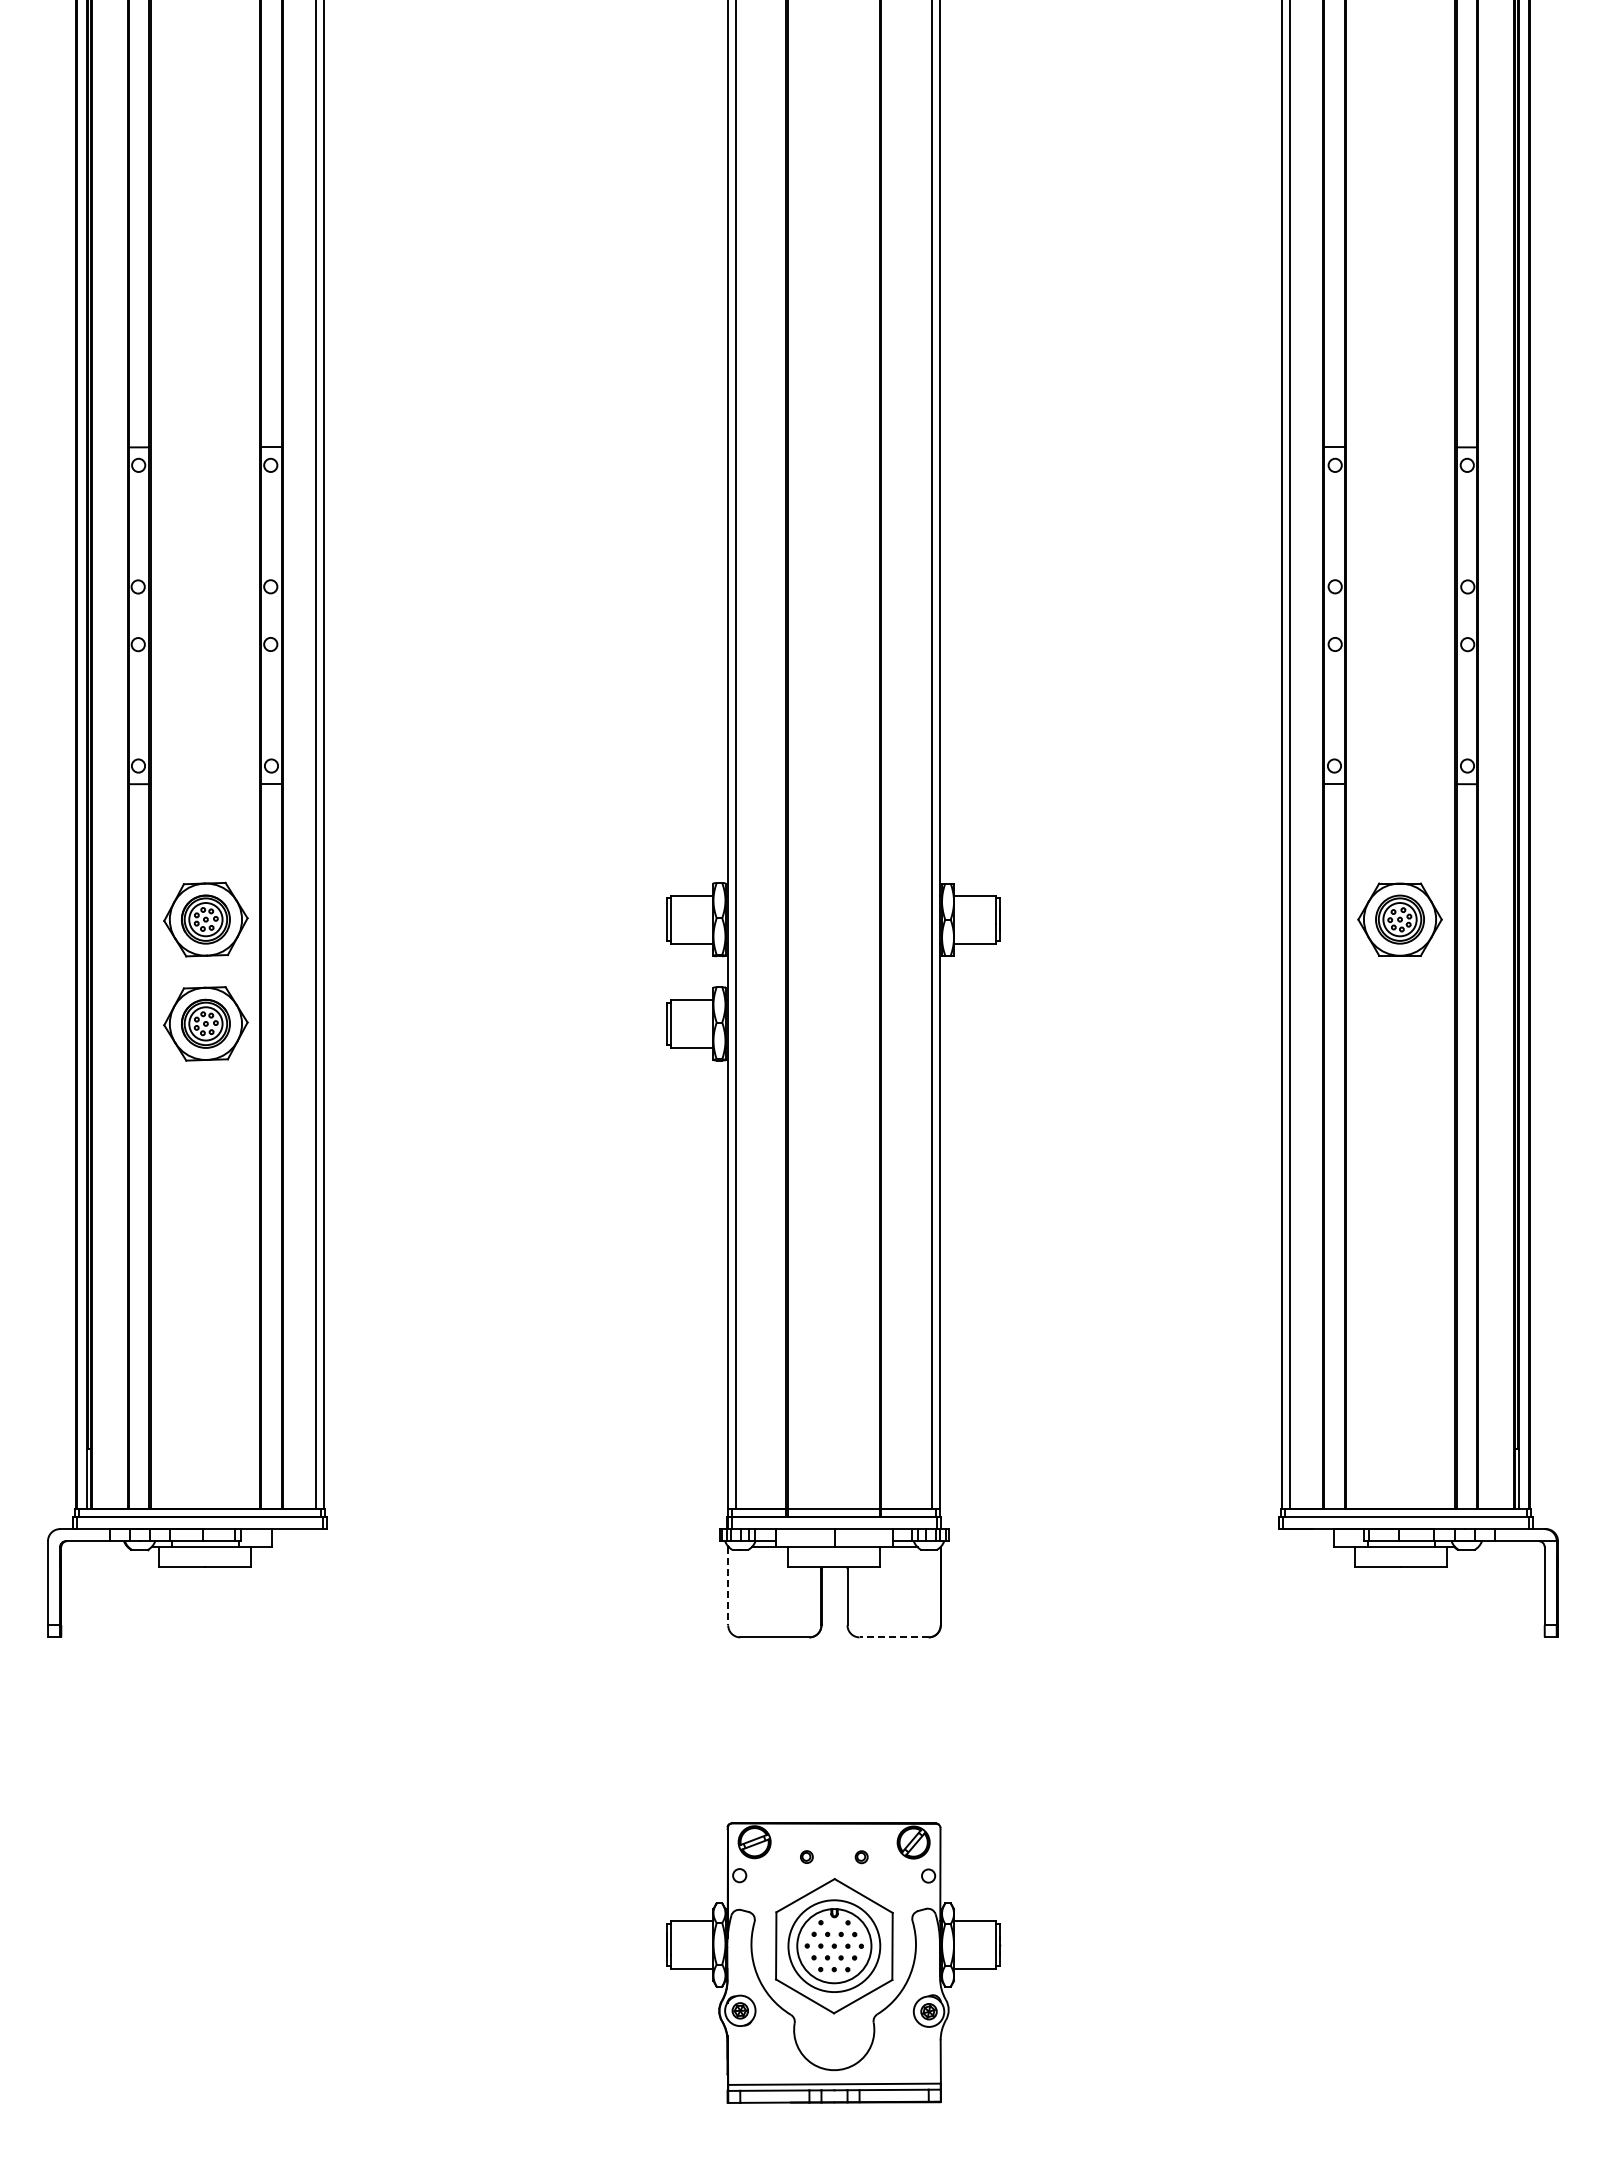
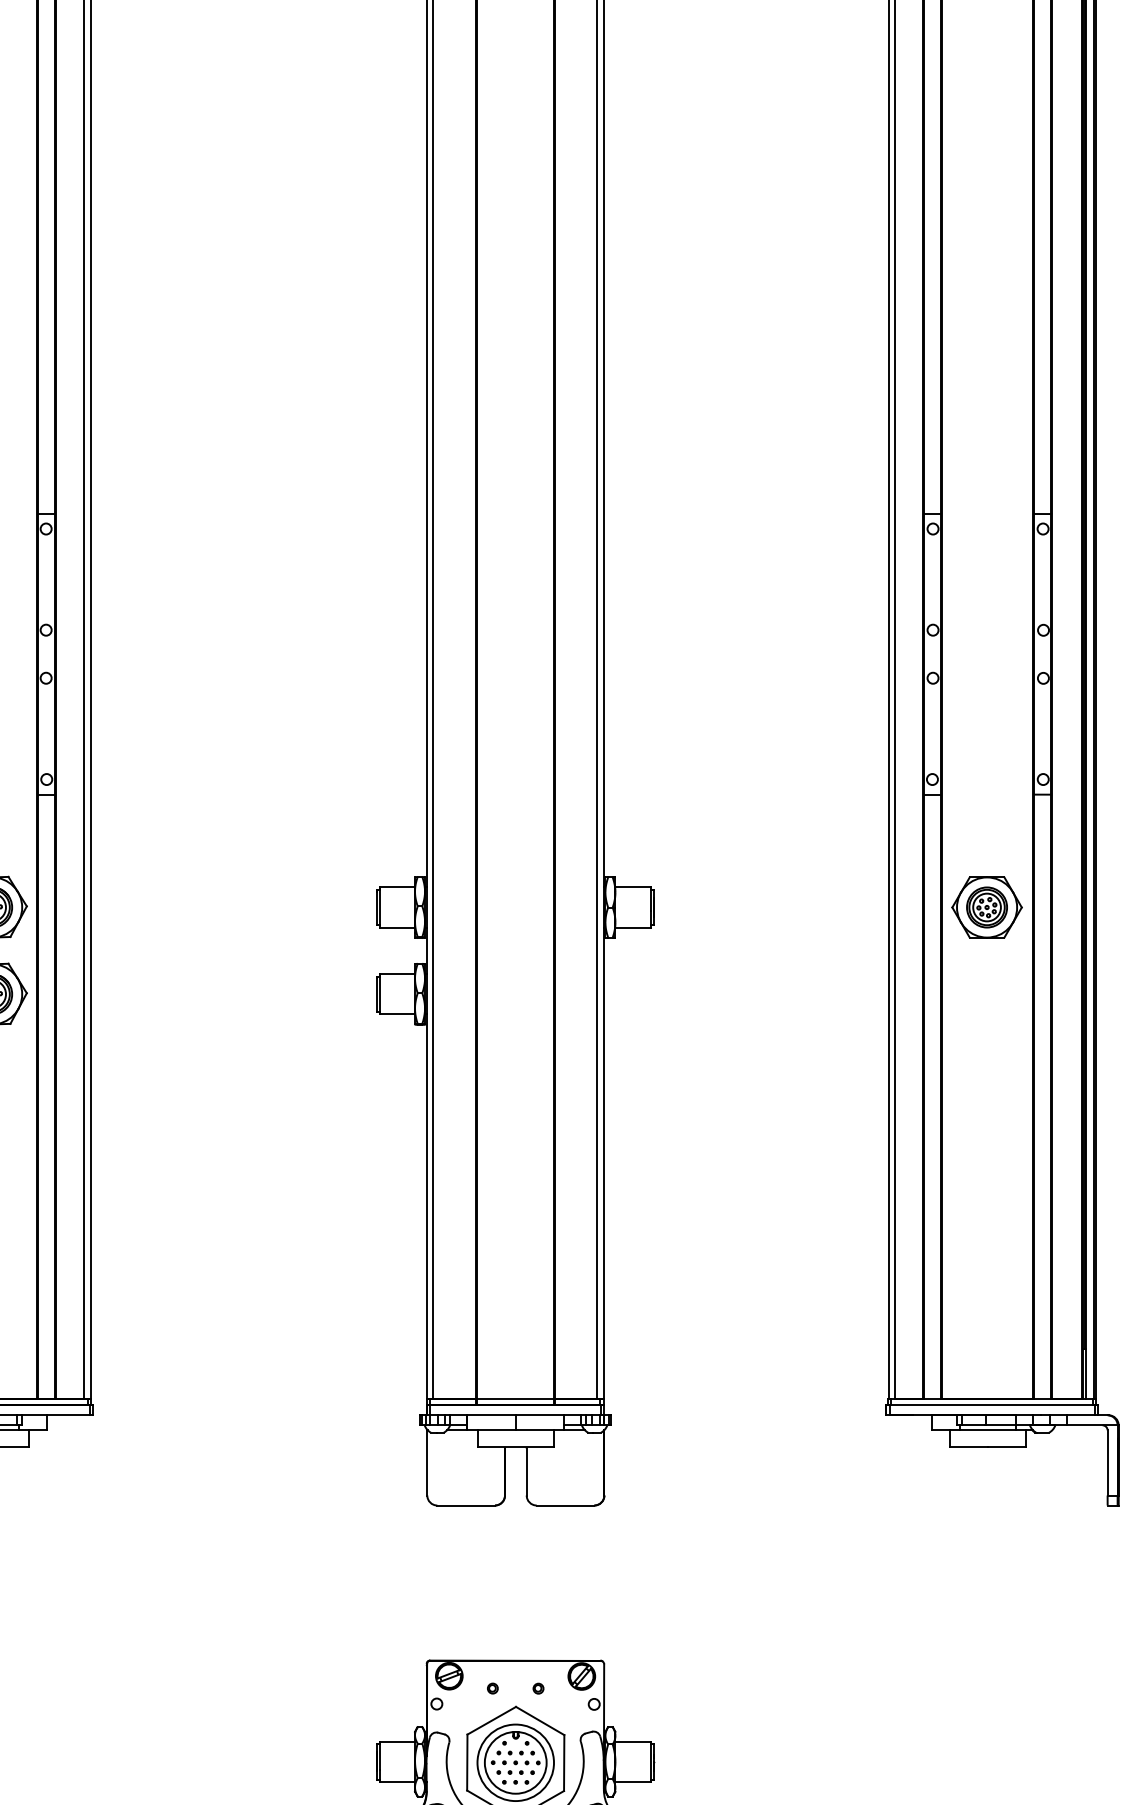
line: (728, 1586) -> (427, 1463), dashed -> solid
line: (894, 1637) -> (565, 1505), dashed -> solid

